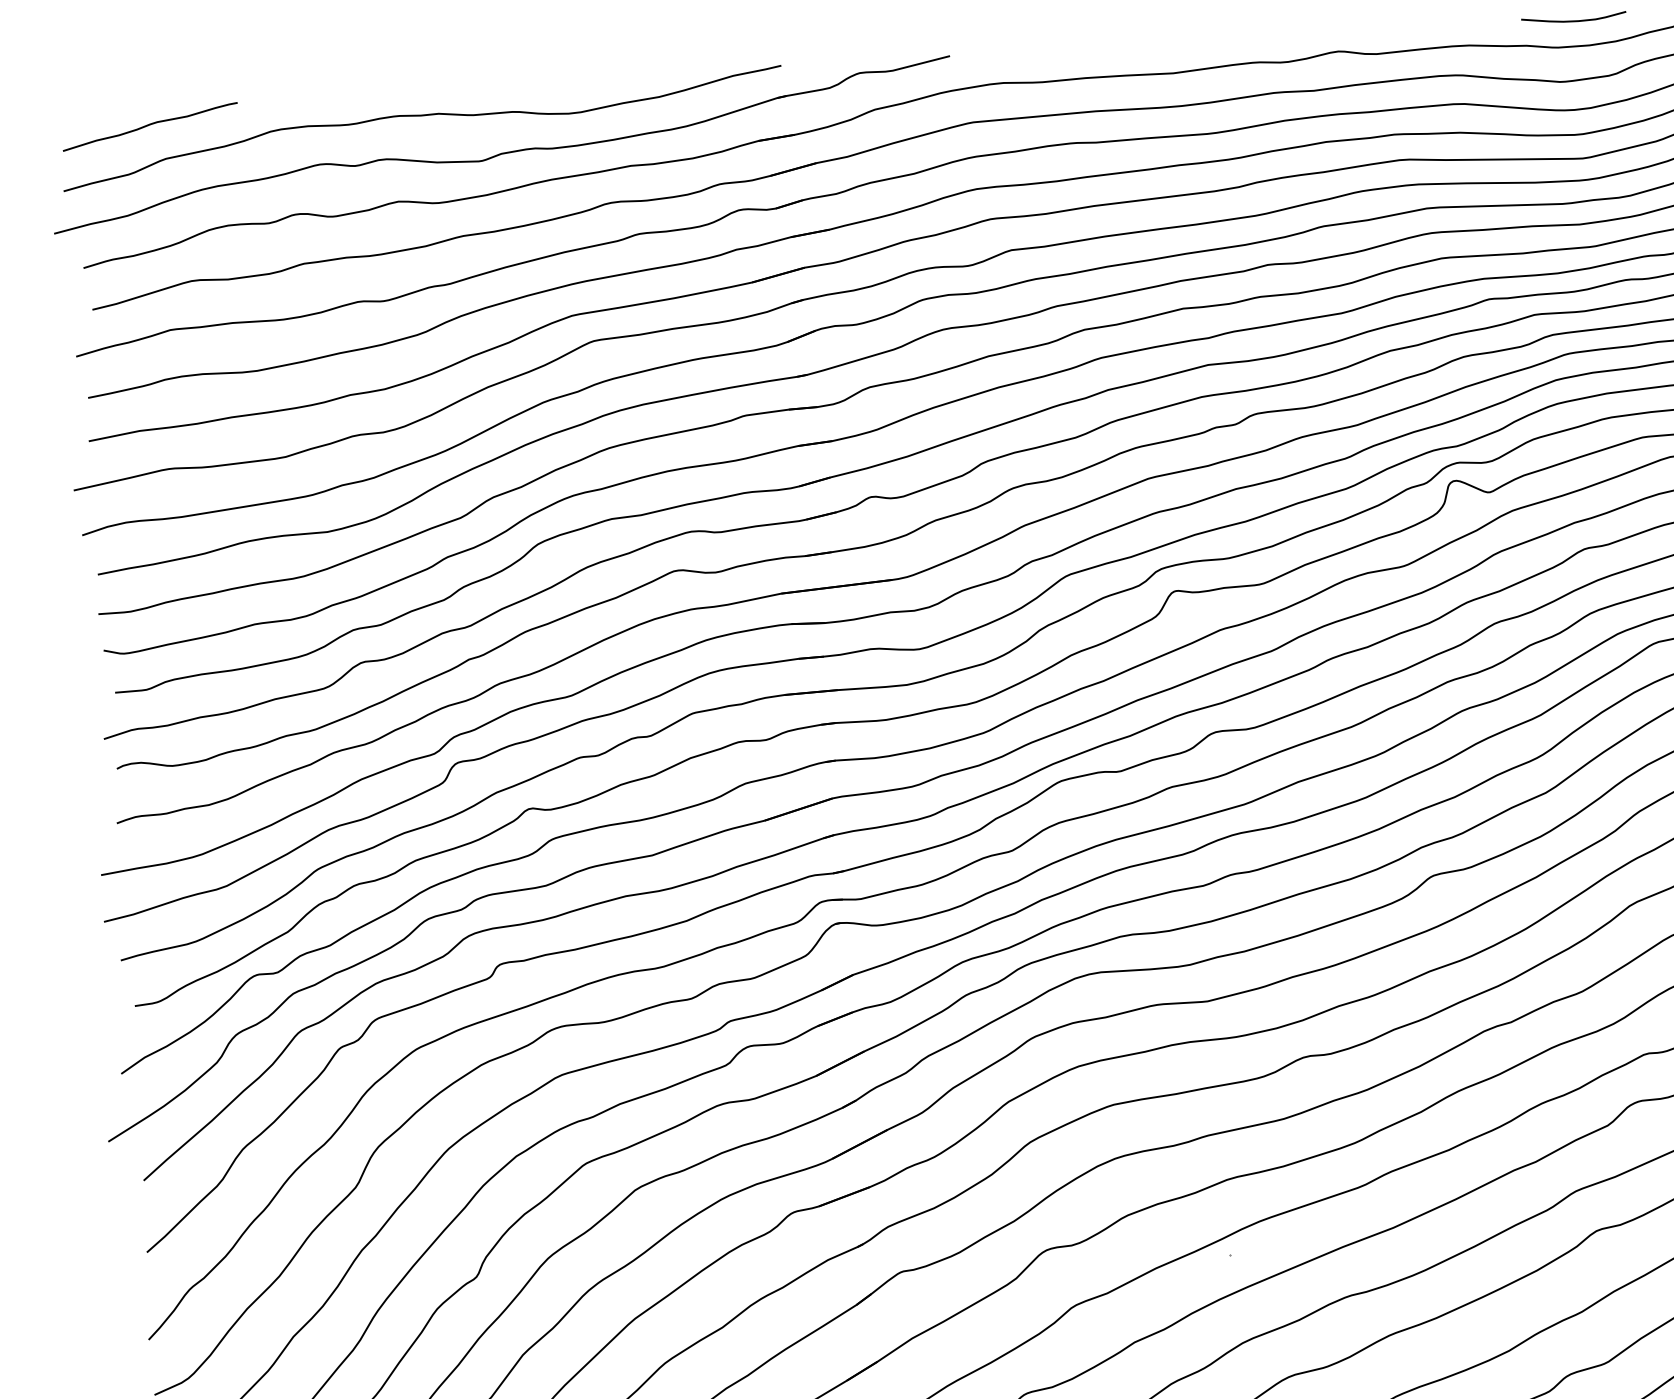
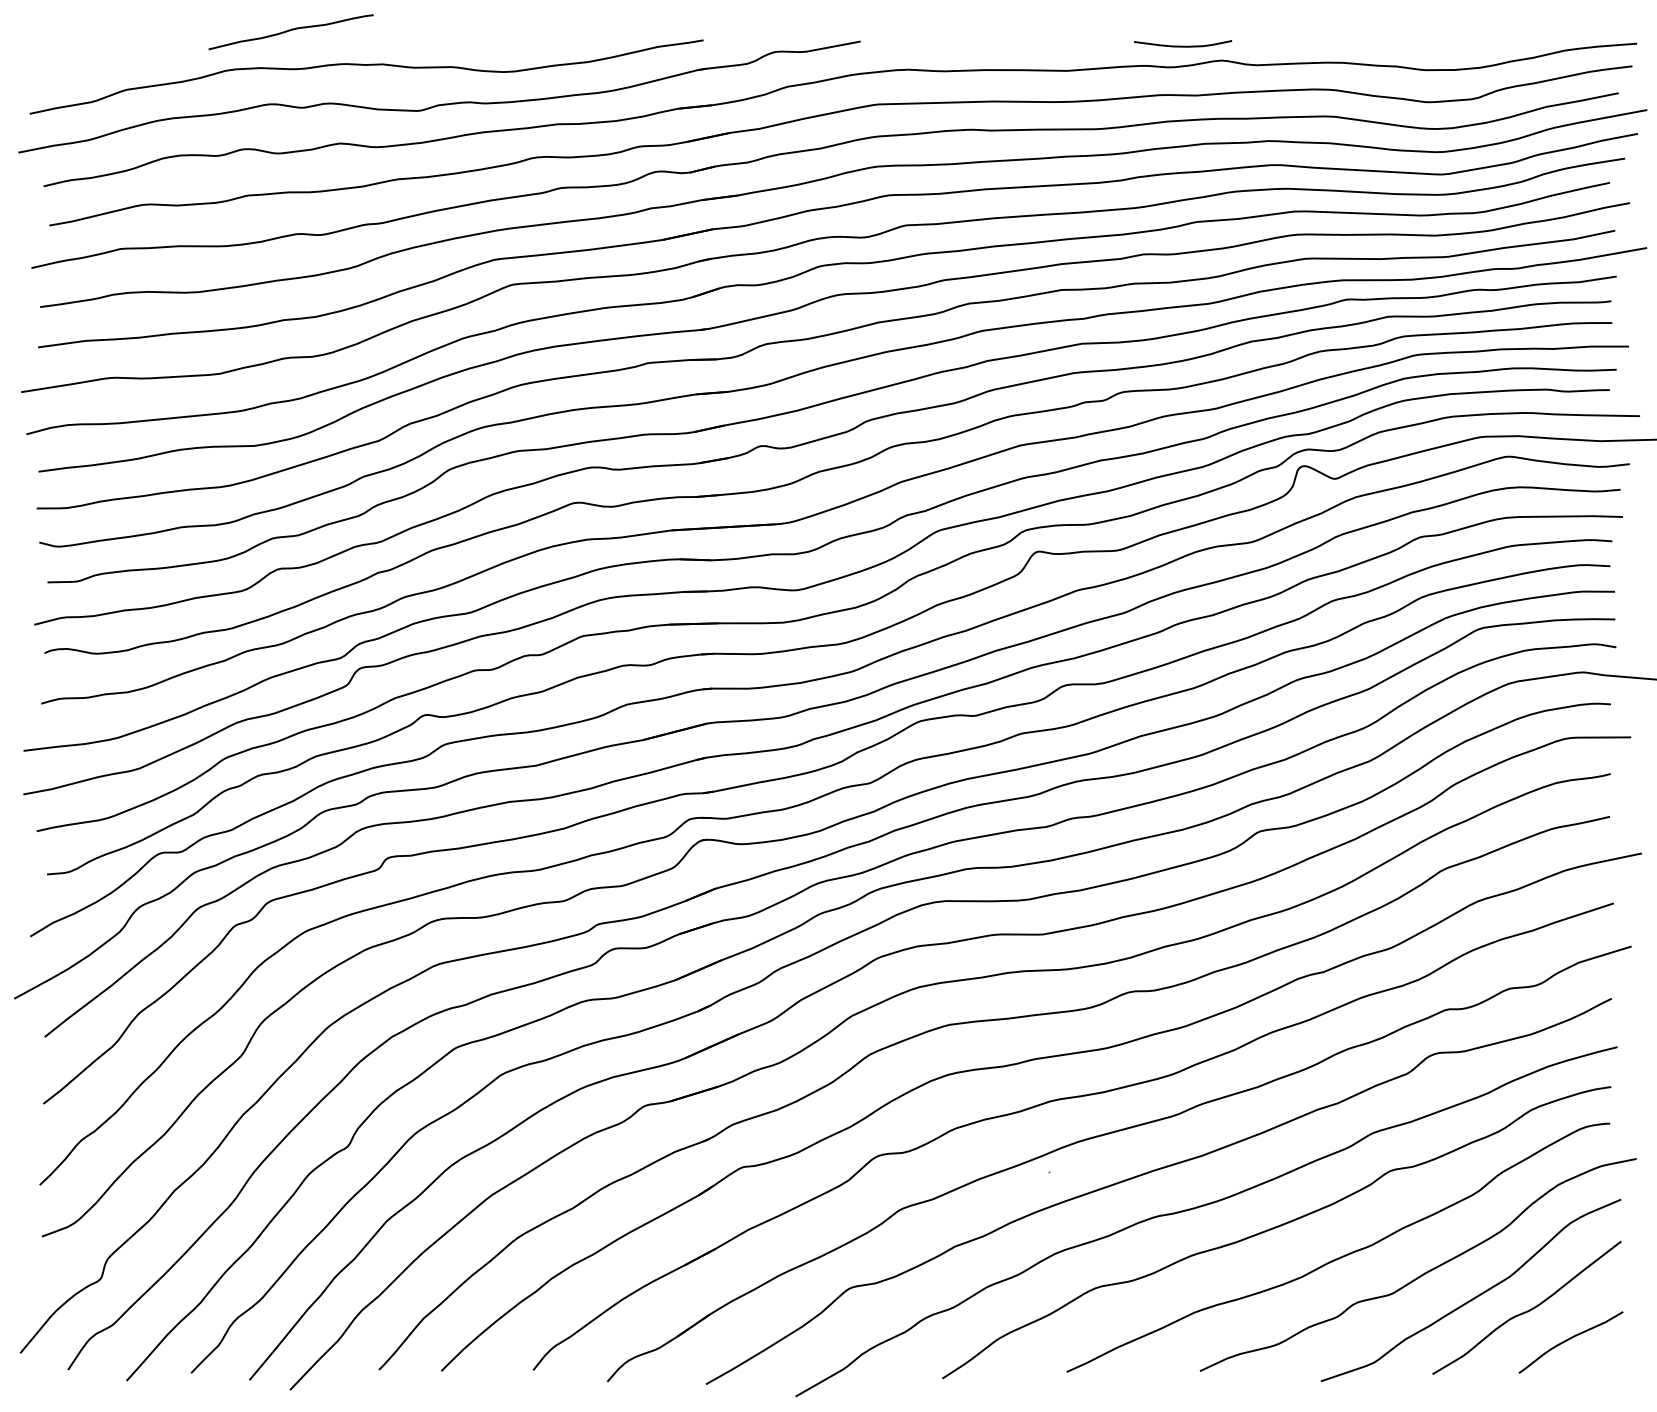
curve: (1574, 20) -> (1183, 45), moved
curve: (149, 126) -> (290, 31), moved

